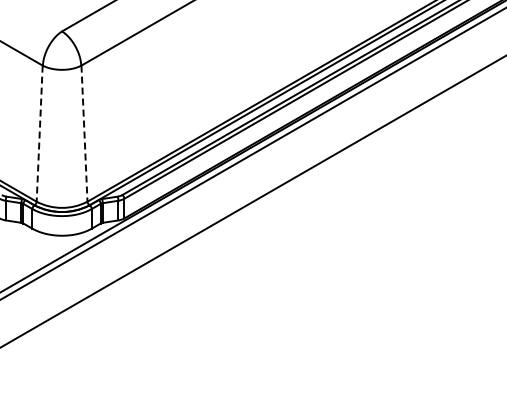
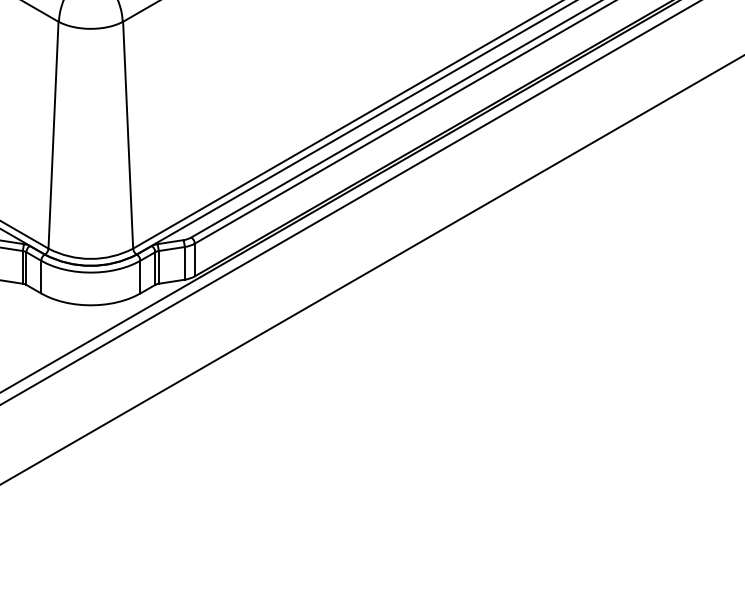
line: (39, 134) -> (53, 136), dashed -> solid
line: (84, 134) -> (128, 136), dashed -> solid

